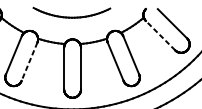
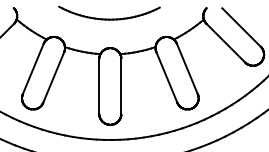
line: (160, 35) -> (225, 42), dashed -> solid
line: (29, 61) -> (53, 77), dashed -> solid

